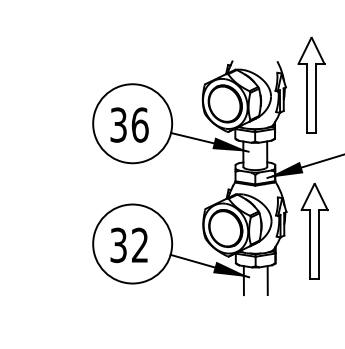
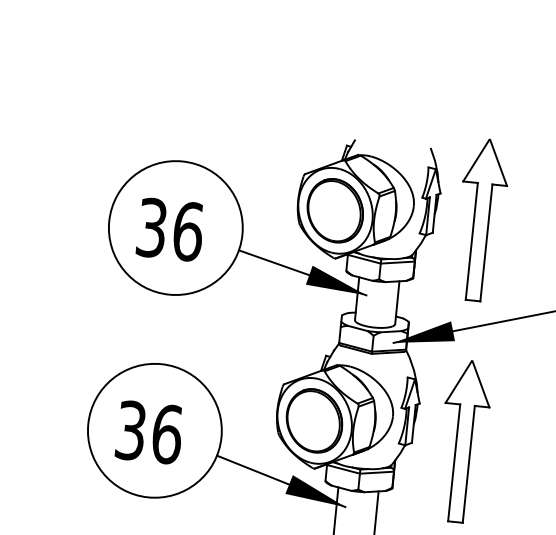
part: (311, 84) -> (481, 218), moved
text: (139, 245) -> (166, 434), 32 -> 36

